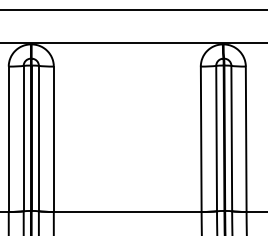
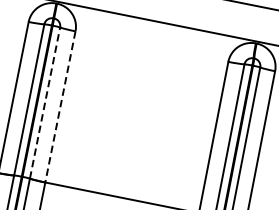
line: (38, 138) -> (44, 102), solid -> dashed
line: (53, 139) -> (60, 107), solid -> dashed

